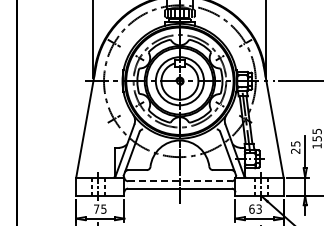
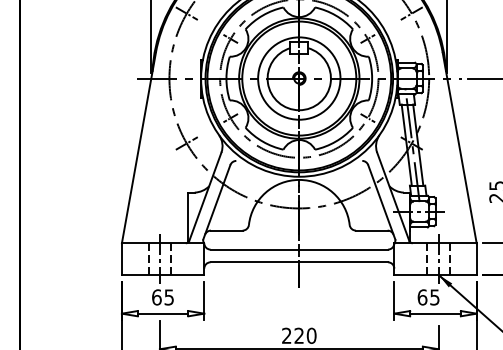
line: (179, 181) -> (298, 250), dashed -> solid
text: (96, 208) -> (156, 296), 75 -> 65
text: (258, 208) -> (433, 296), 63 -> 65

